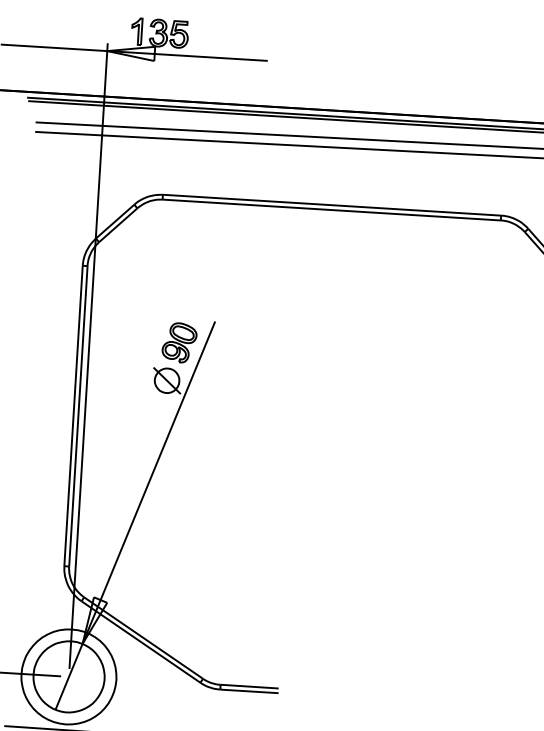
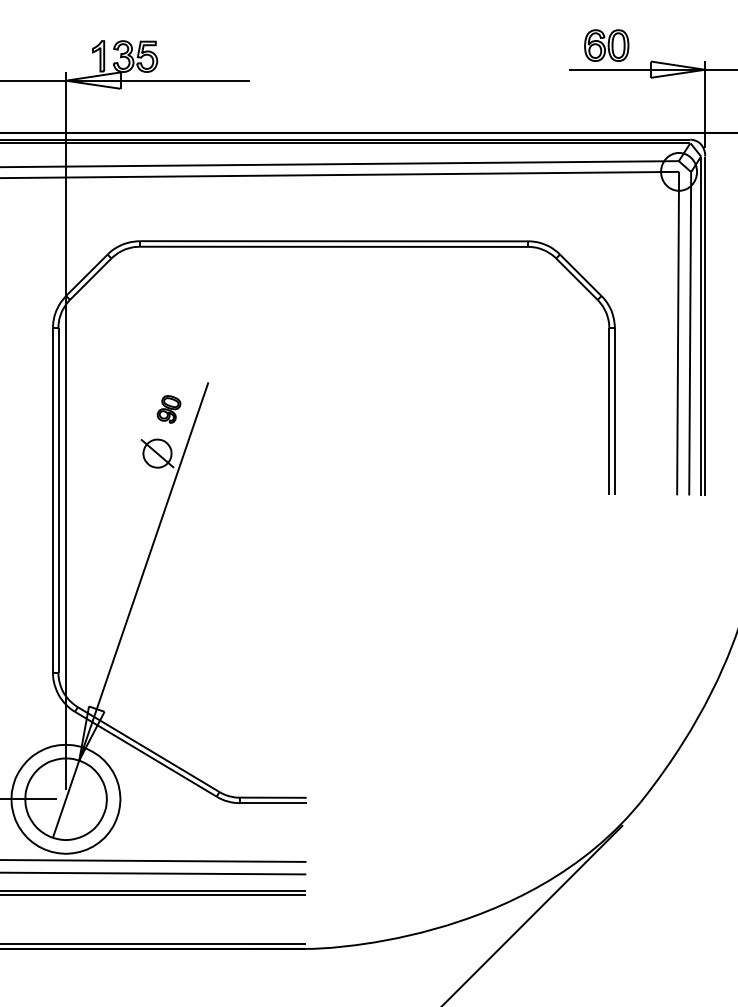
part: (179, 342) -> (168, 409), size x0.6

